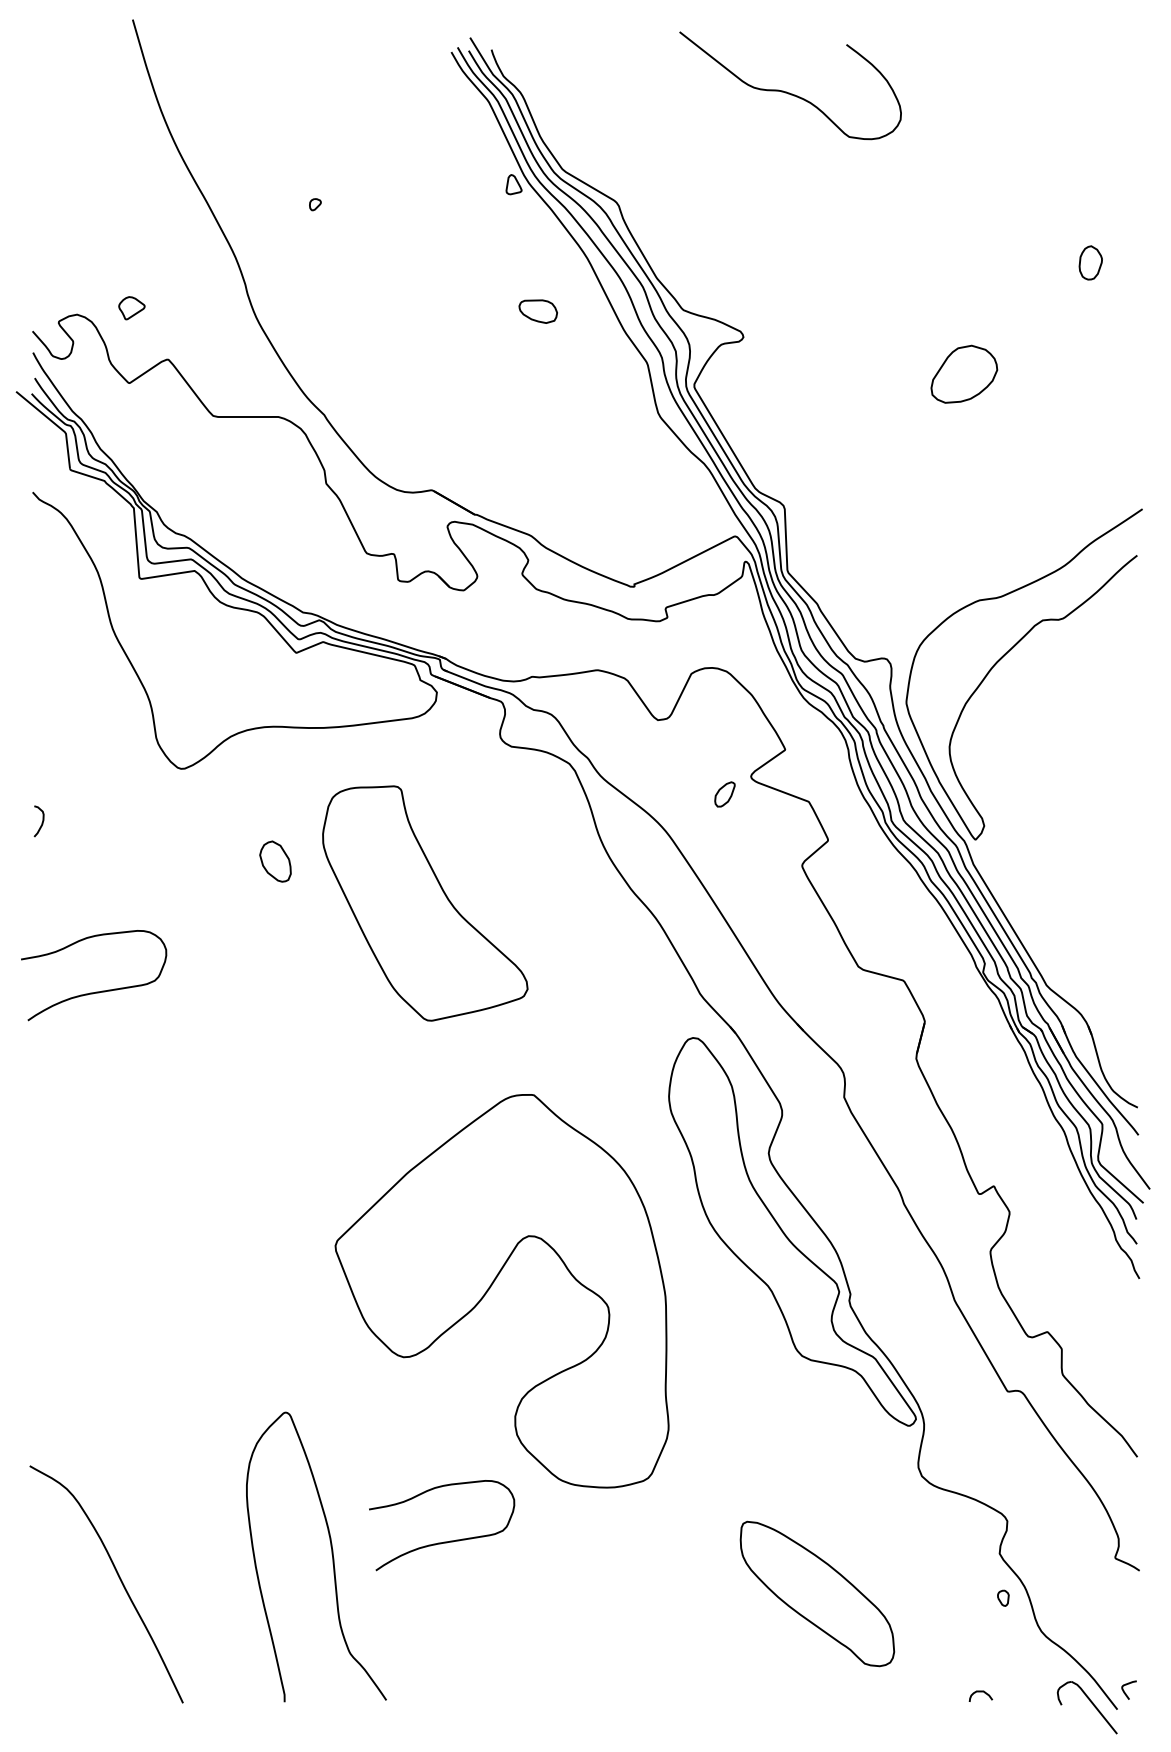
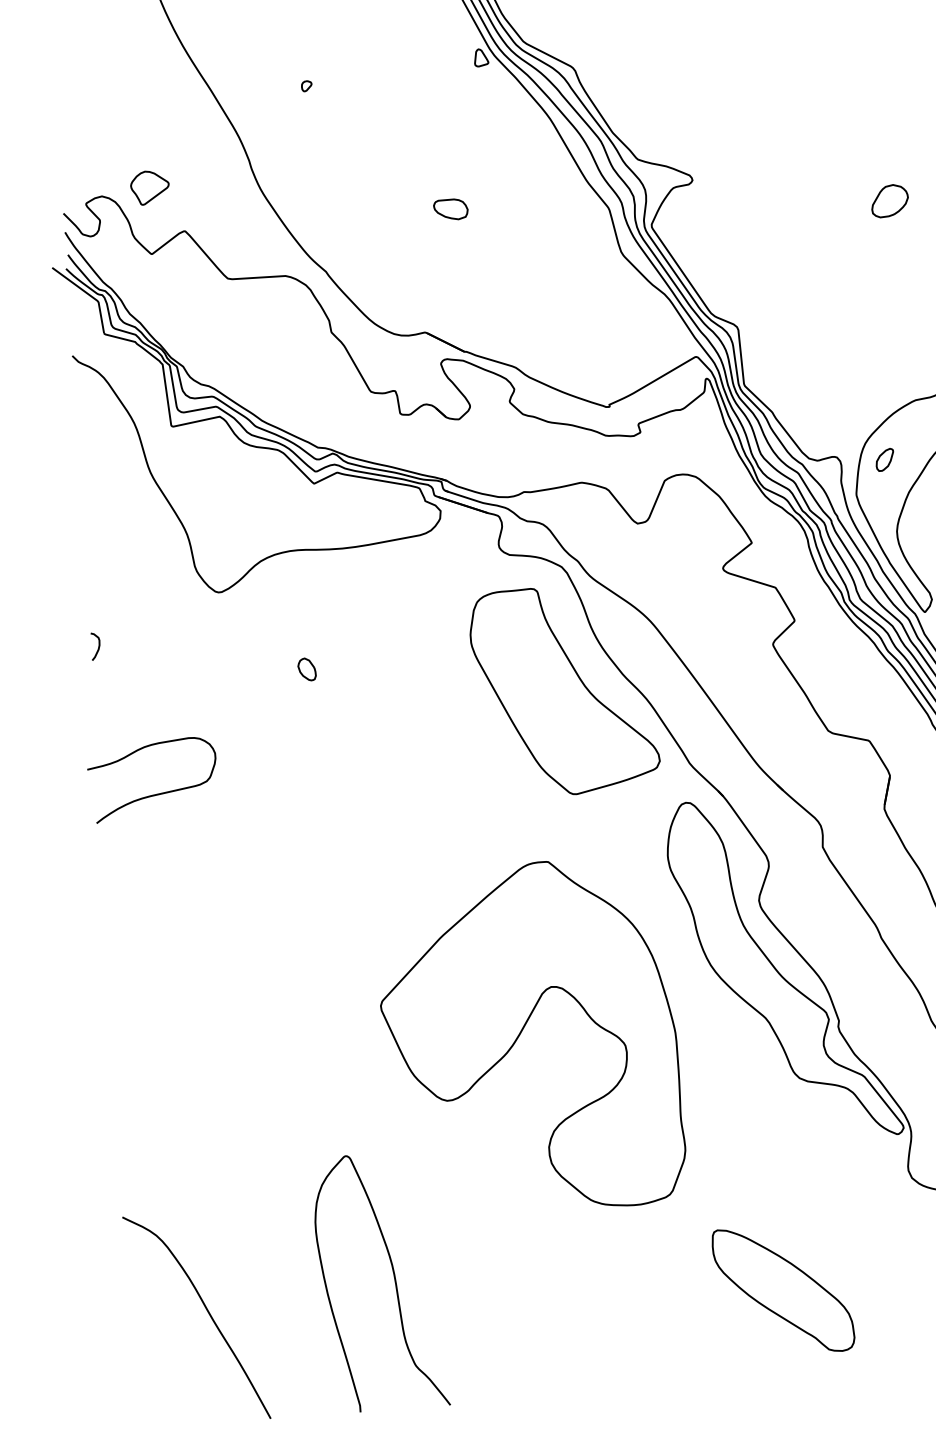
part: (131, 307) -> (149, 187), size x1.67
part: (537, 311) -> (450, 209), moved
part: (964, 373) -> (890, 200), size x0.62
part: (724, 794) -> (884, 459), moved
part: (275, 861) -> (307, 669), size x0.62
part: (425, 903) -> (564, 690), moved
curve: (443, 1541) -> (492, 1261), removed
part: (817, 1593) -> (783, 1289), moved

